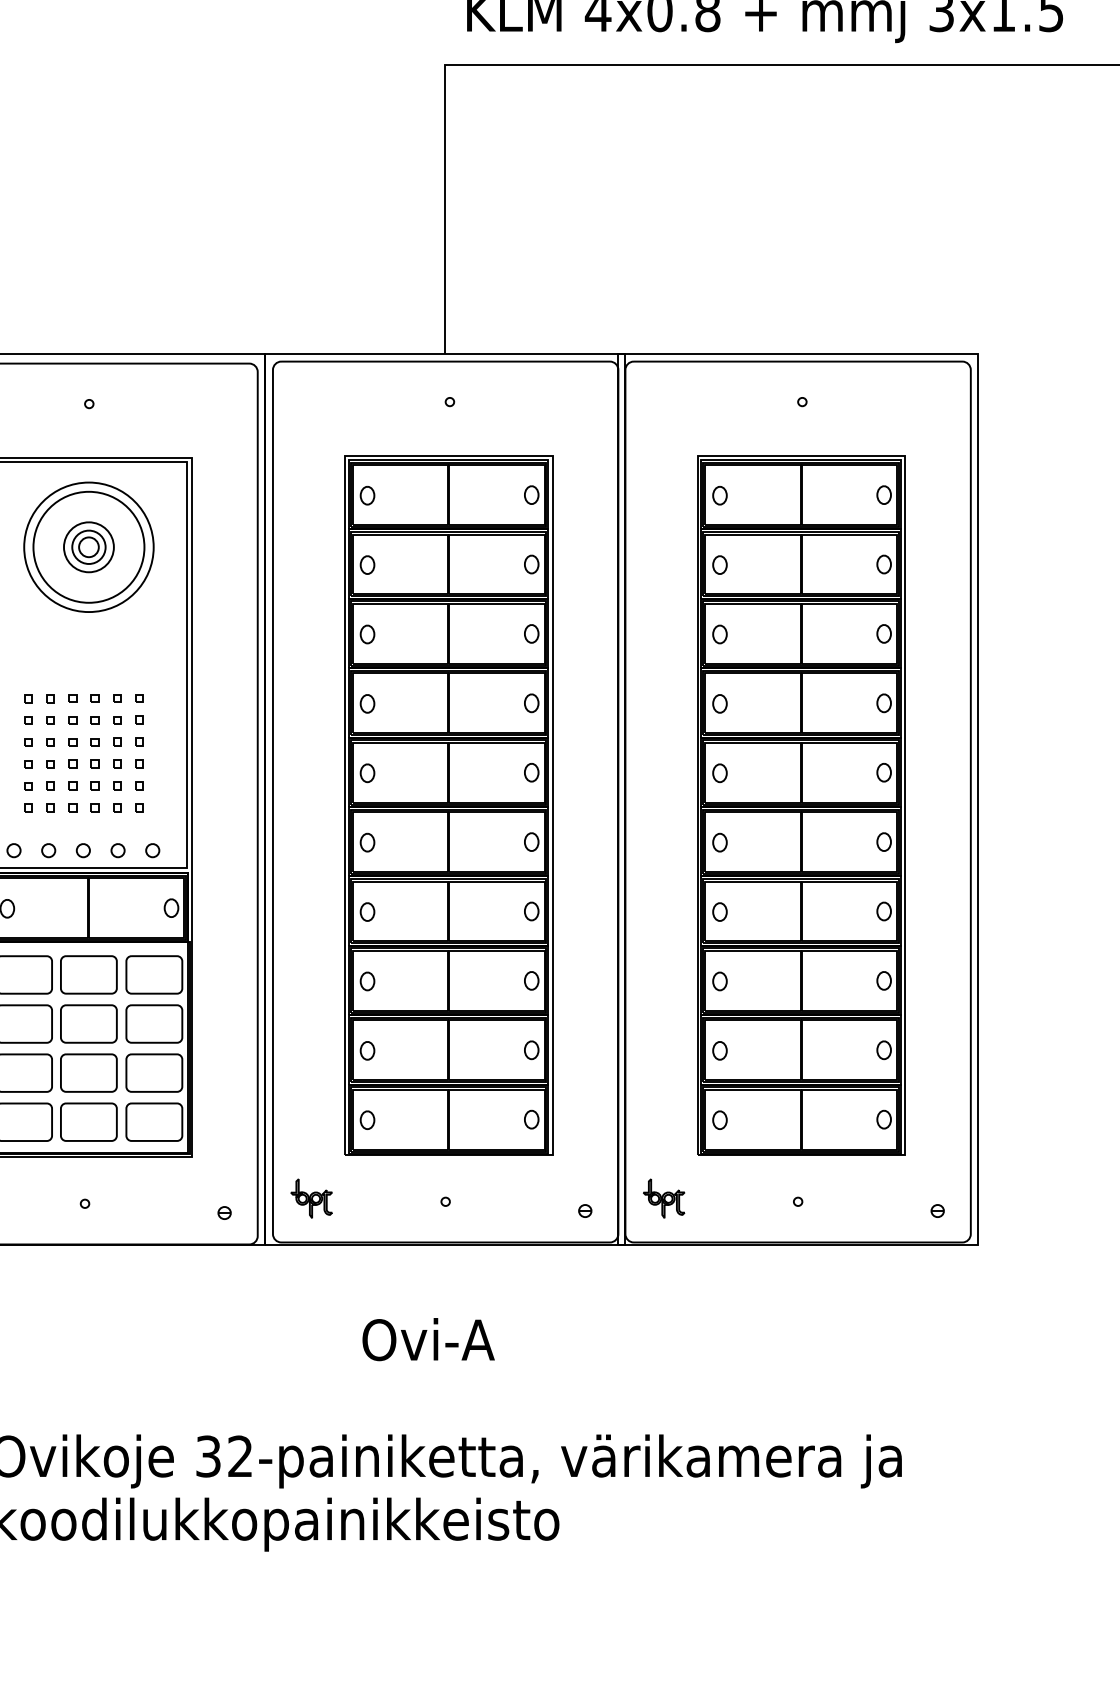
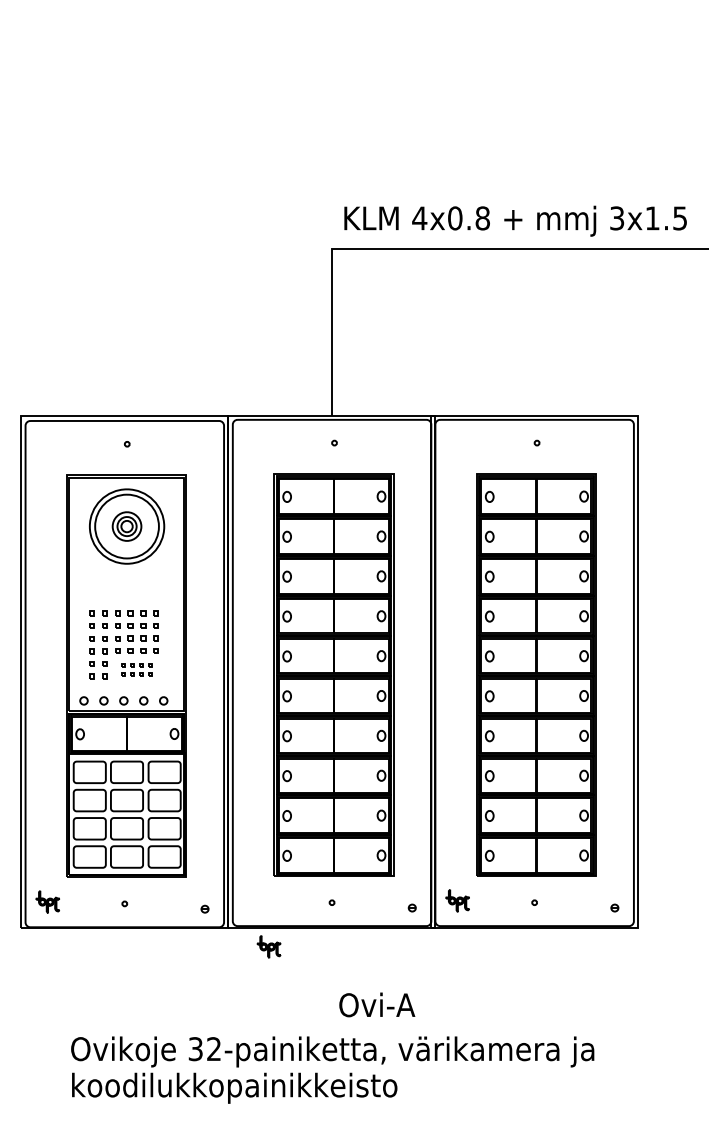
part: (105, 797) -> (136, 670), size x0.7
part: (310, 1197) -> (268, 946), moved
text: (429, 1338) -> (377, 1004), moved

